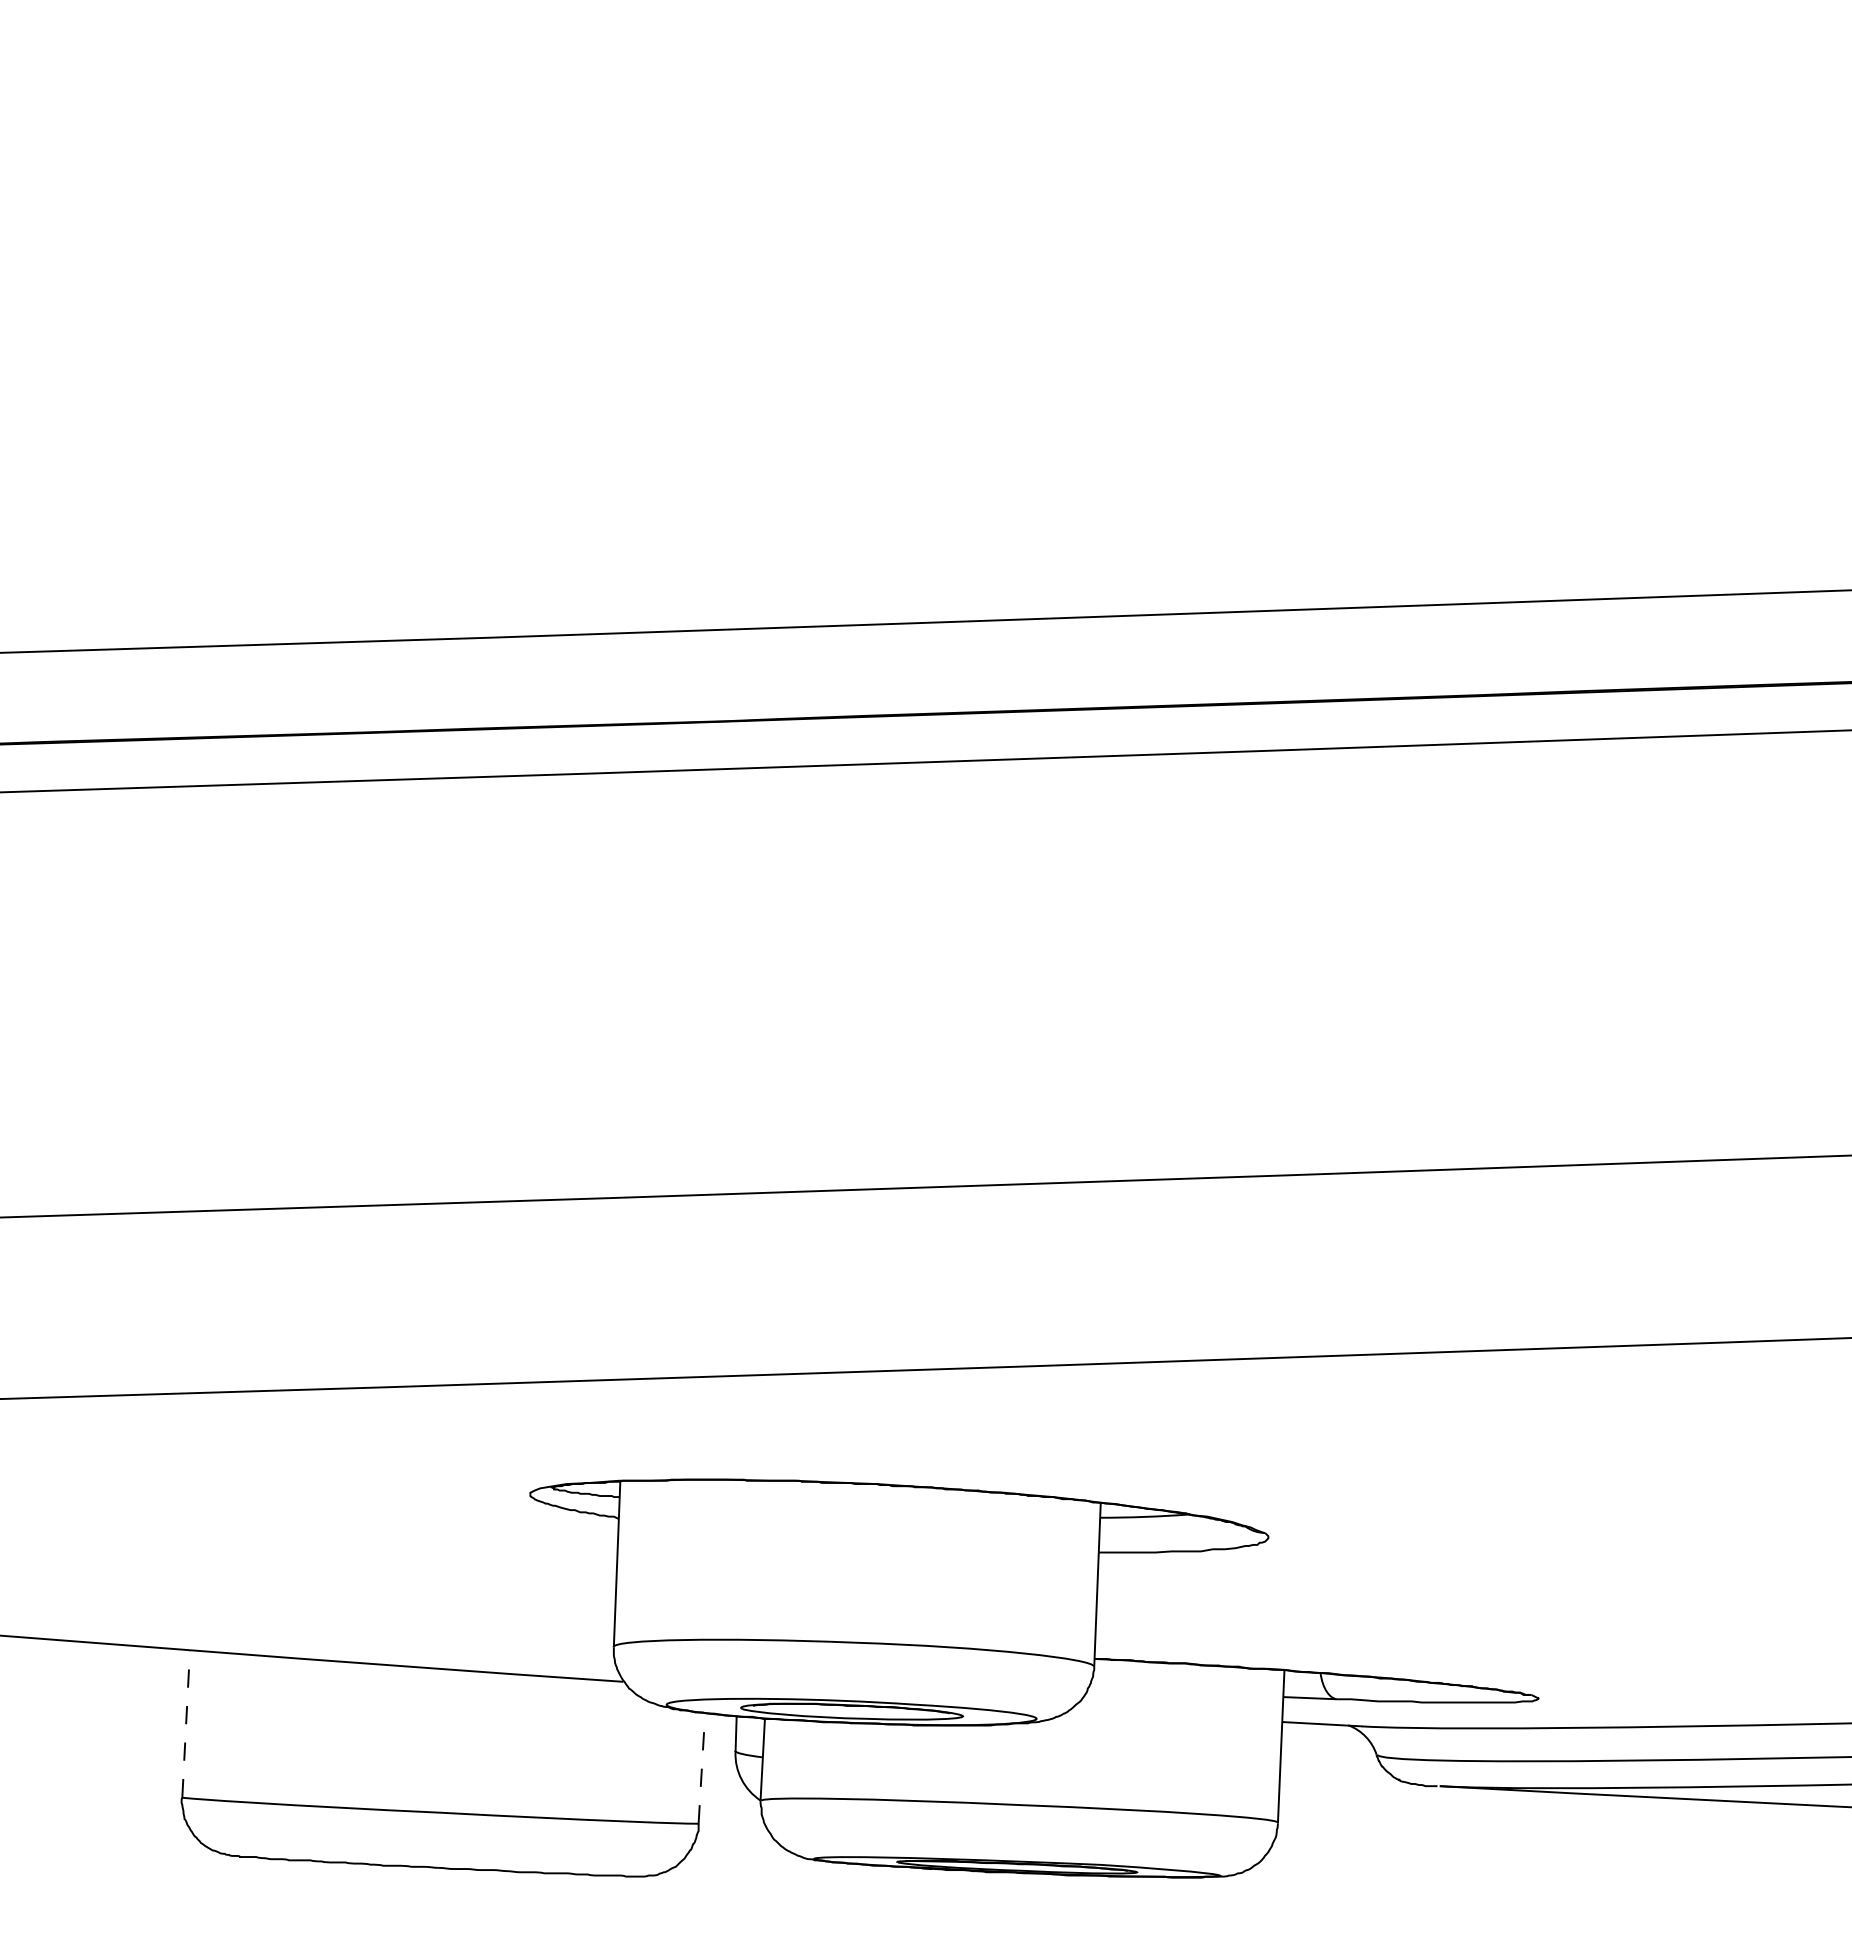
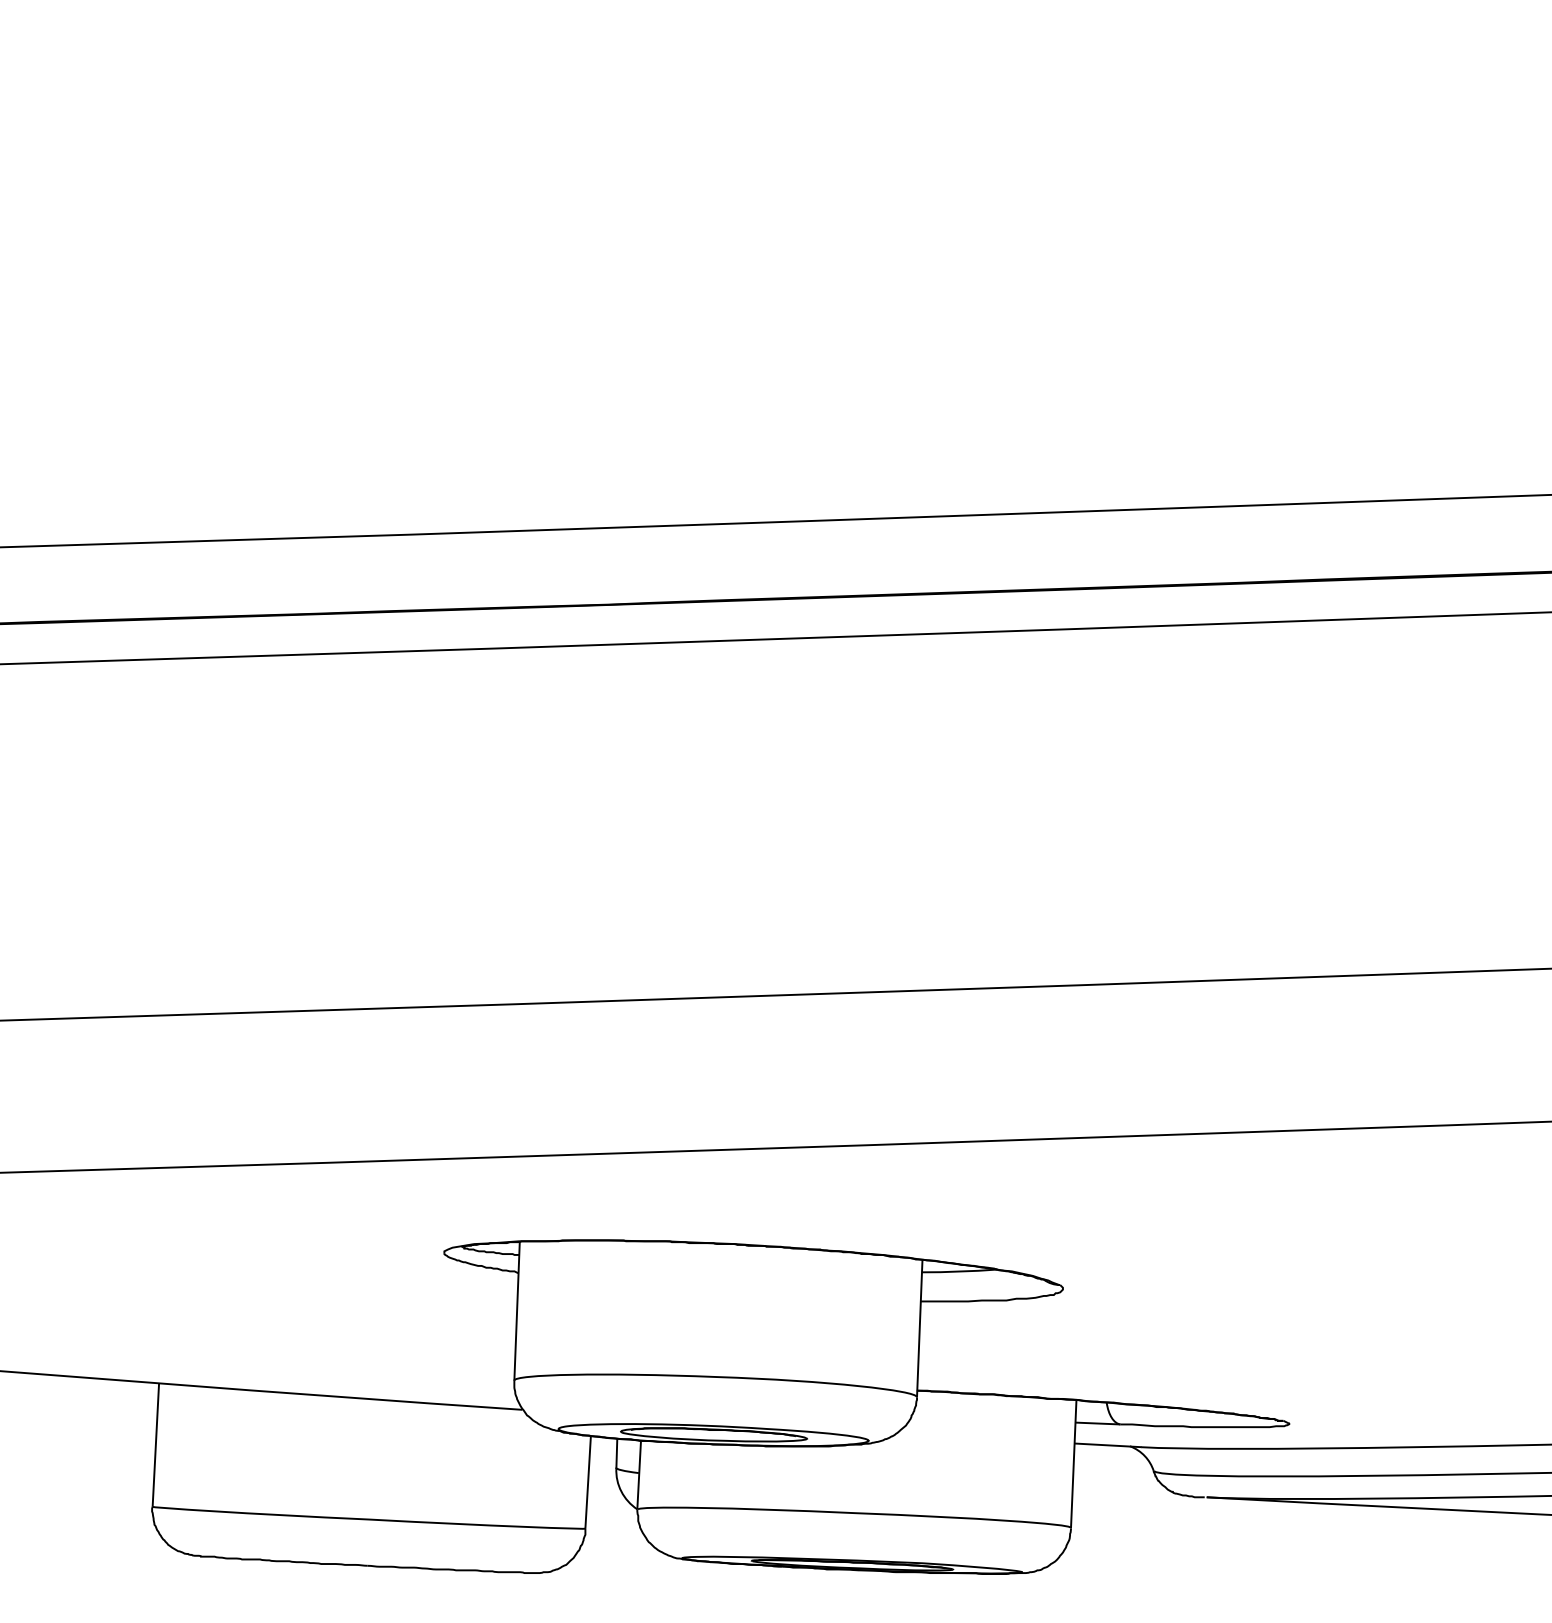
line: (186, 1723) -> (156, 1444), dashed -> solid
line: (701, 1768) -> (587, 1482), dashed -> solid

